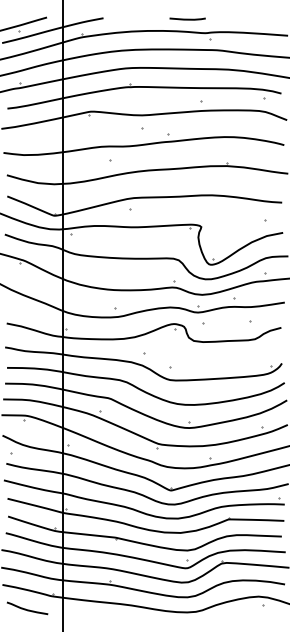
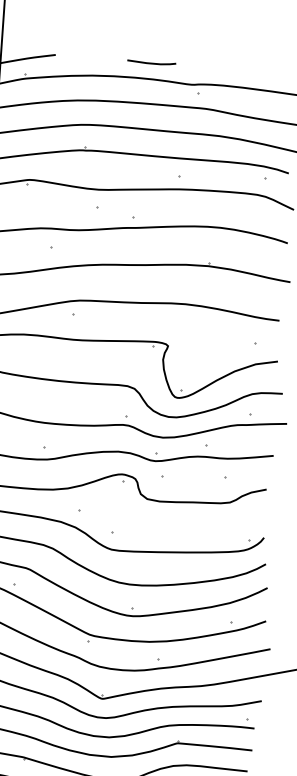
line: (187, 18) -> (151, 61), moved

